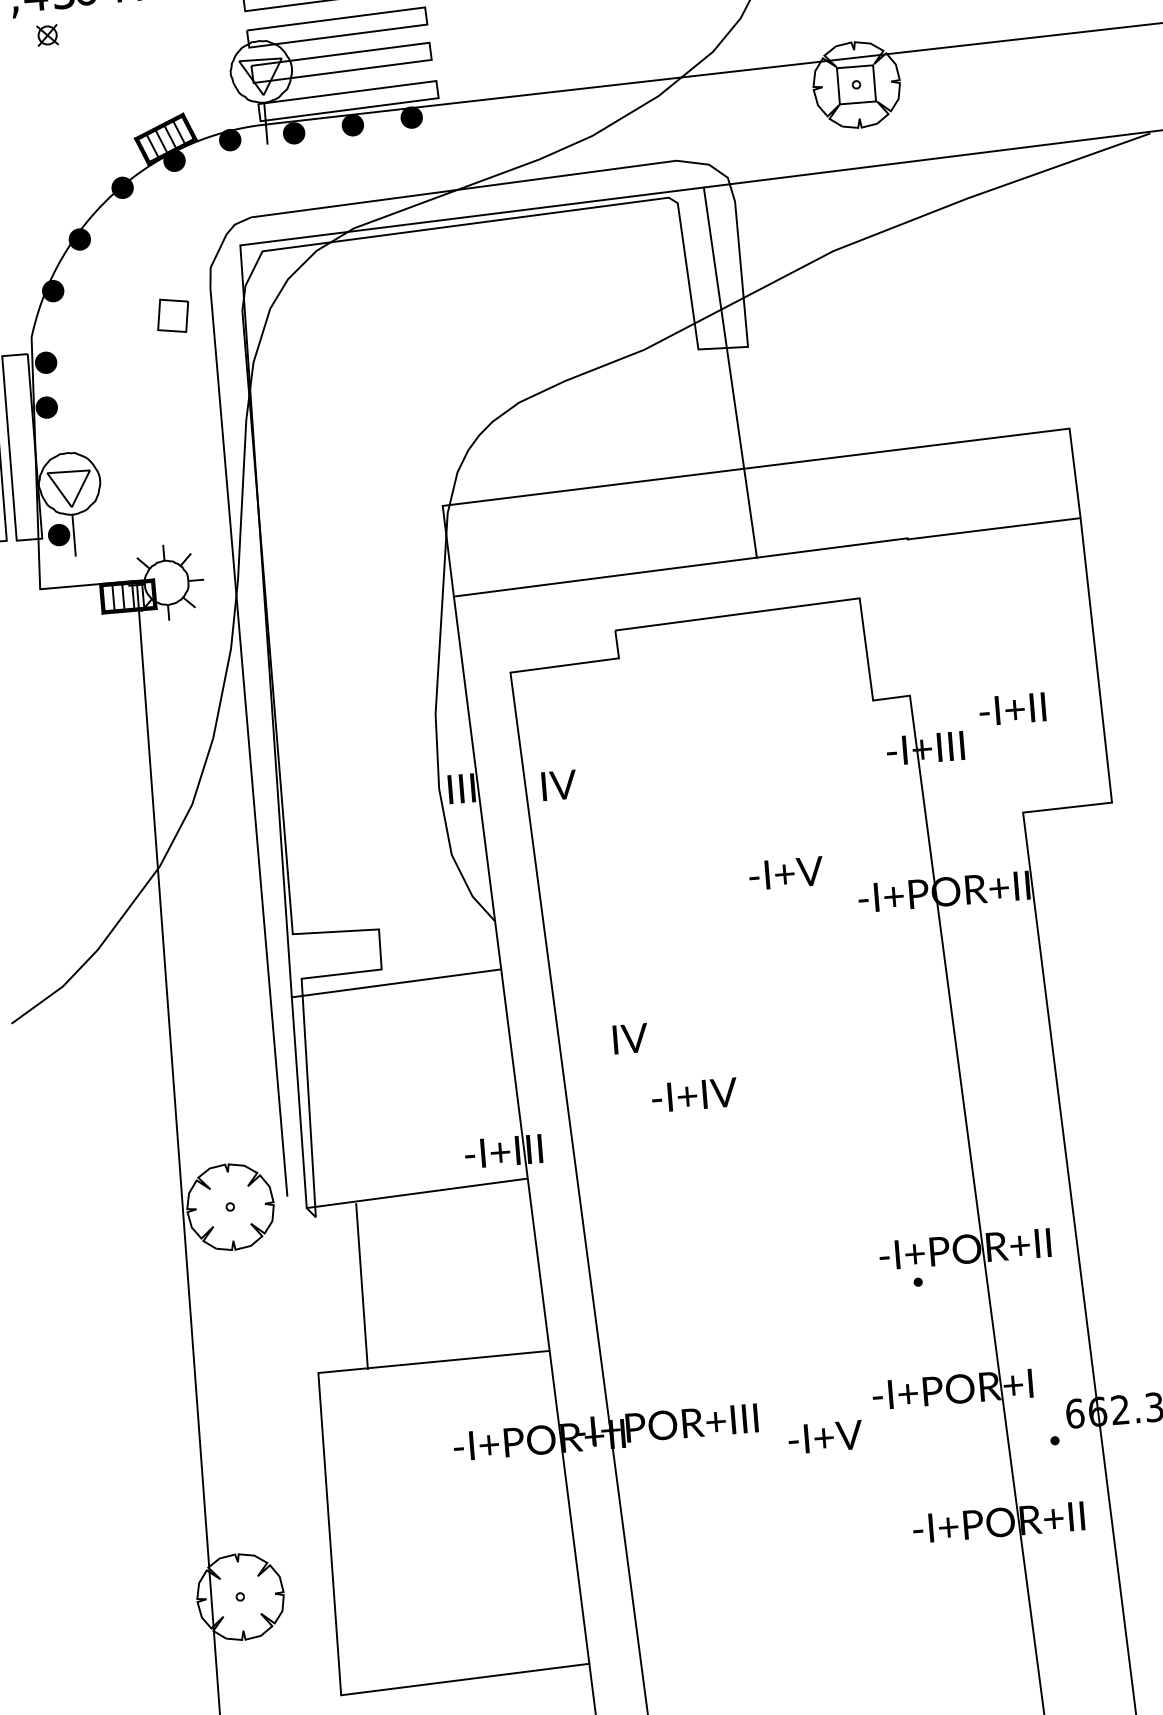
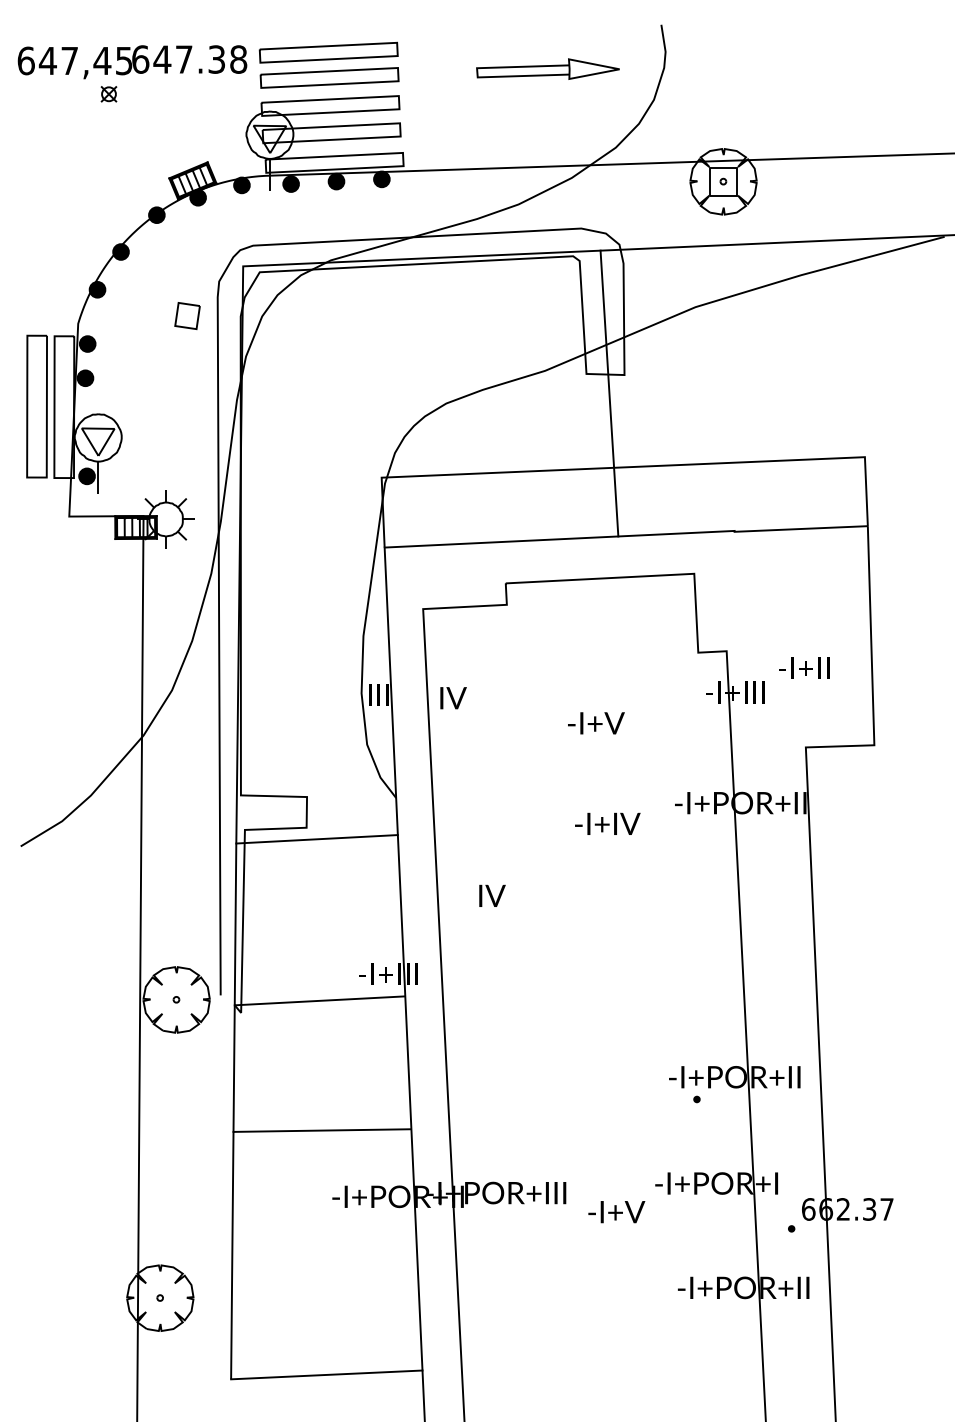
text: (786, 873) -> (596, 723), moved
text: (694, 1094) -> (607, 823), moved
line: (361, 1286) -> (233, 1068), moved

